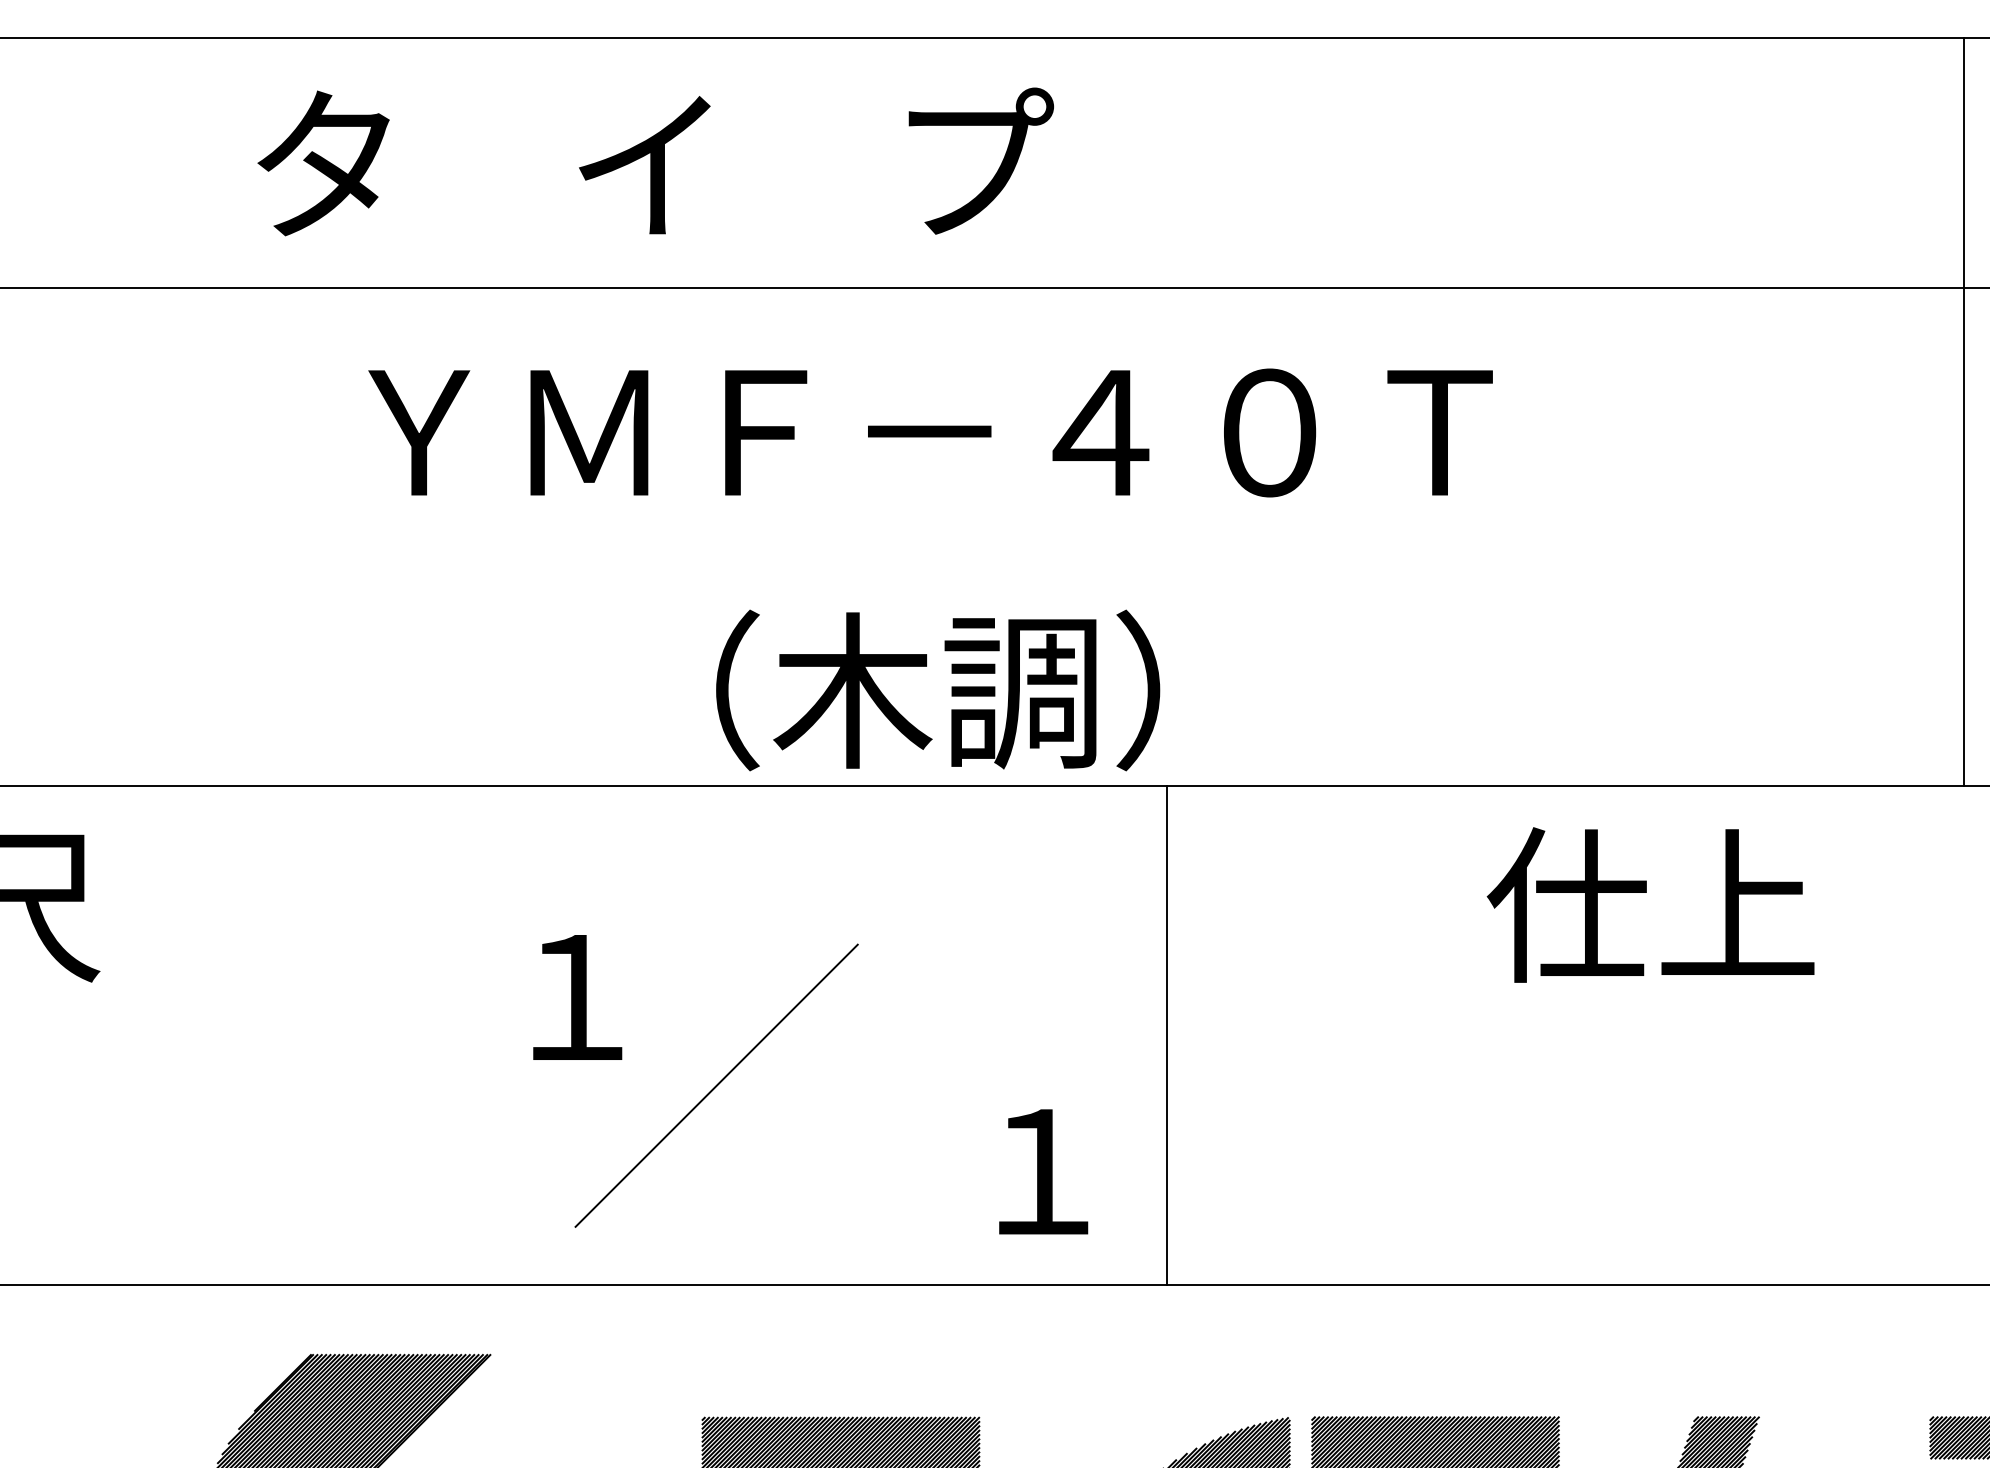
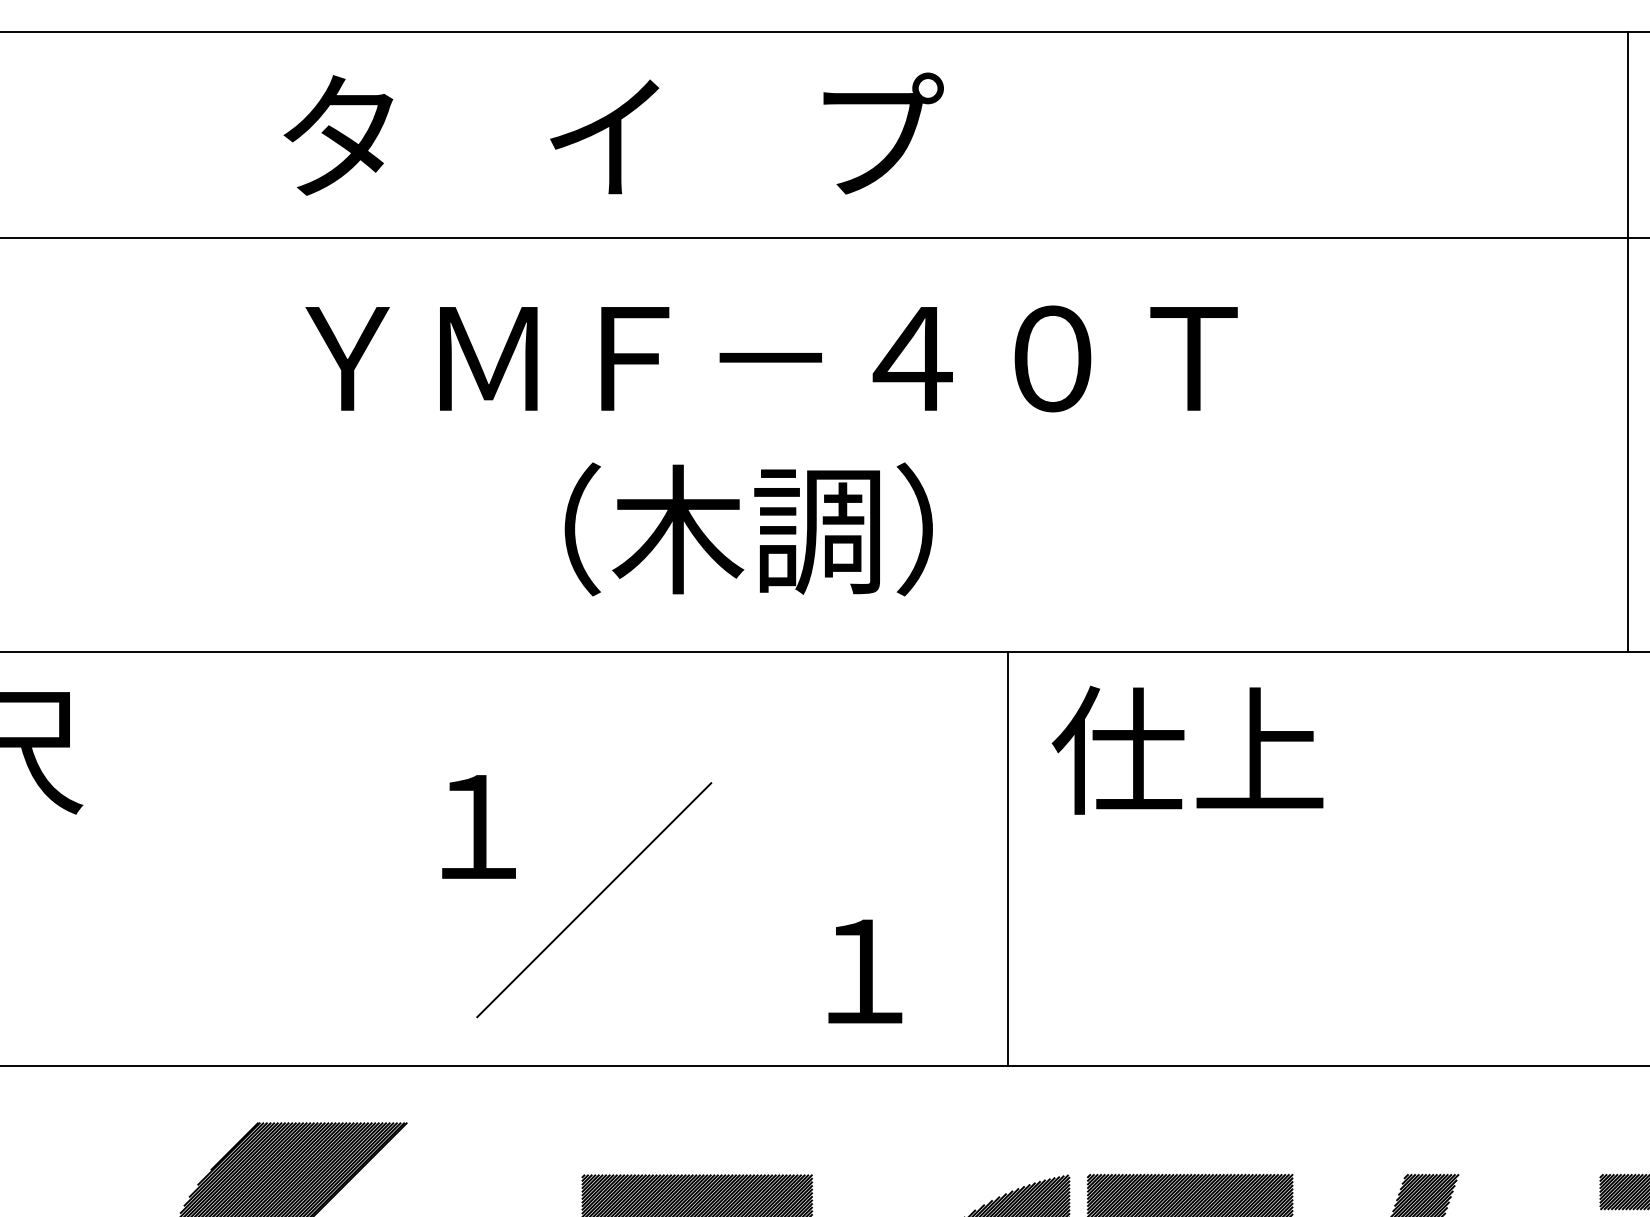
text: (655, 161) -> (613, 133), moved
text: (937, 690) -> (748, 529), moved
text: (1650, 904) -> (1187, 749), moved
line: (1166, 1035) -> (1007, 858), moved

